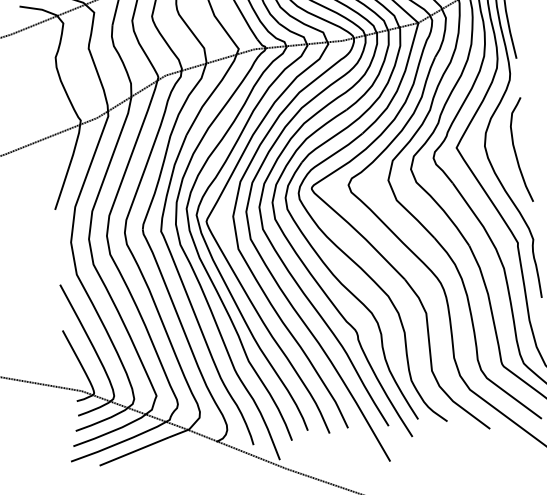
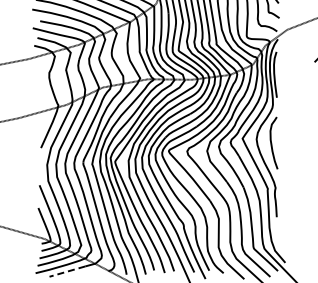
line: (134, 451) -> (67, 271), solid -> dashed

